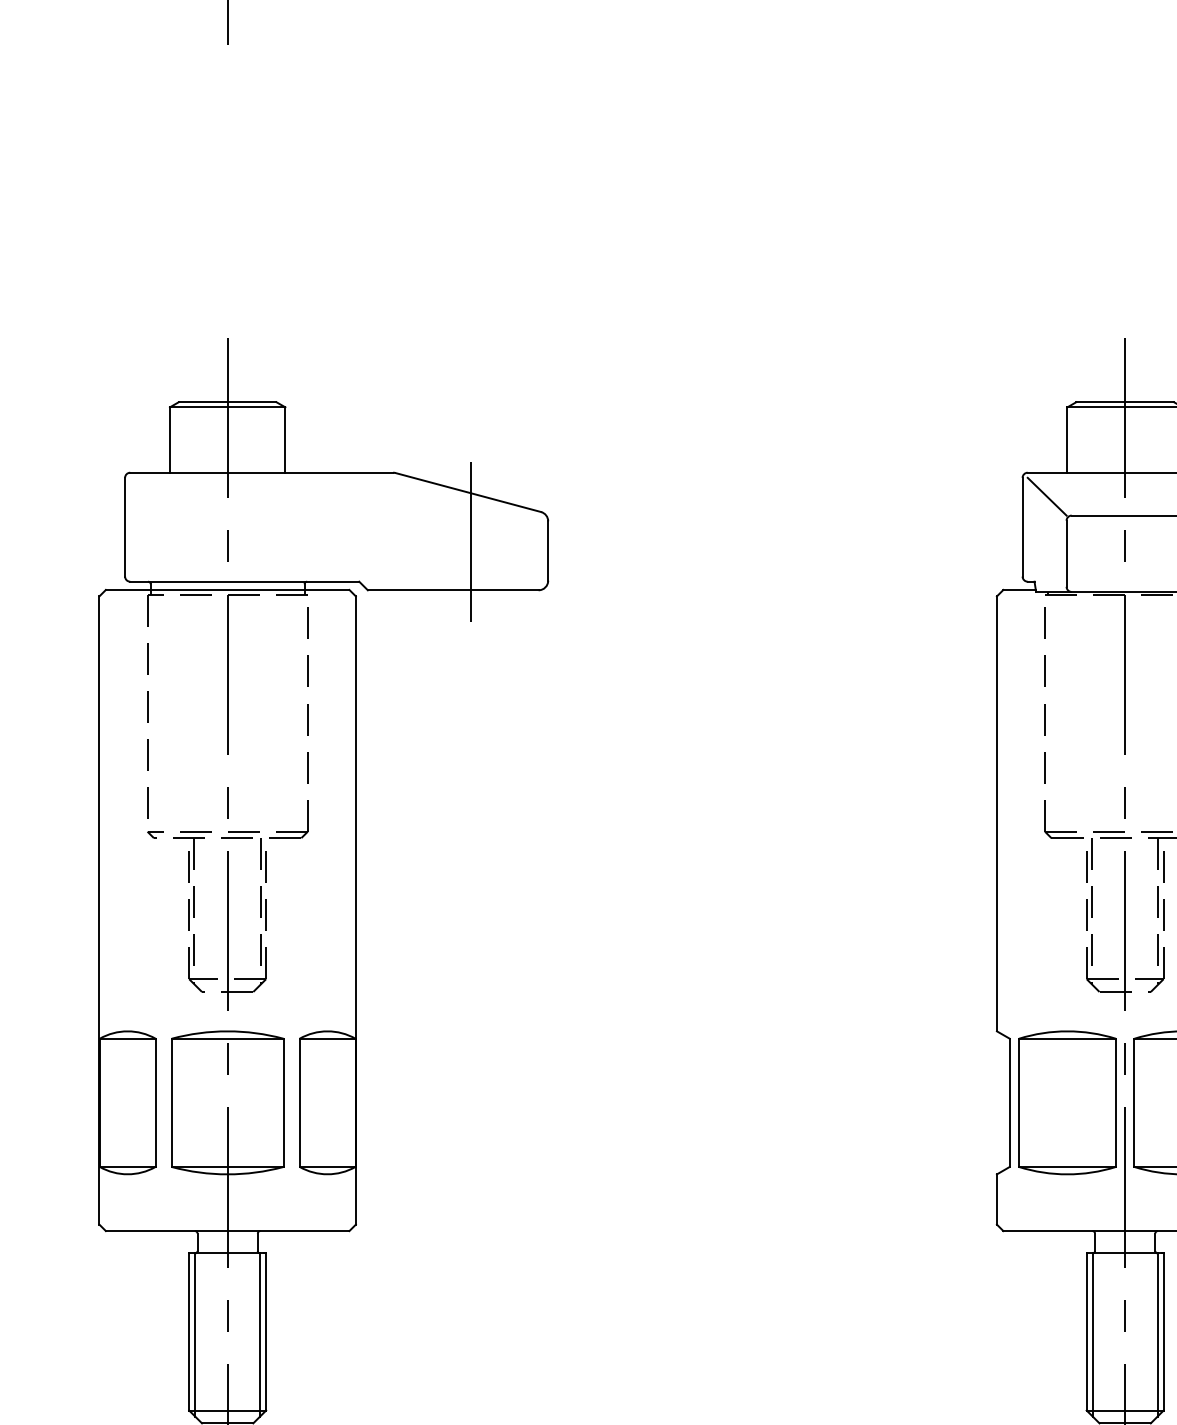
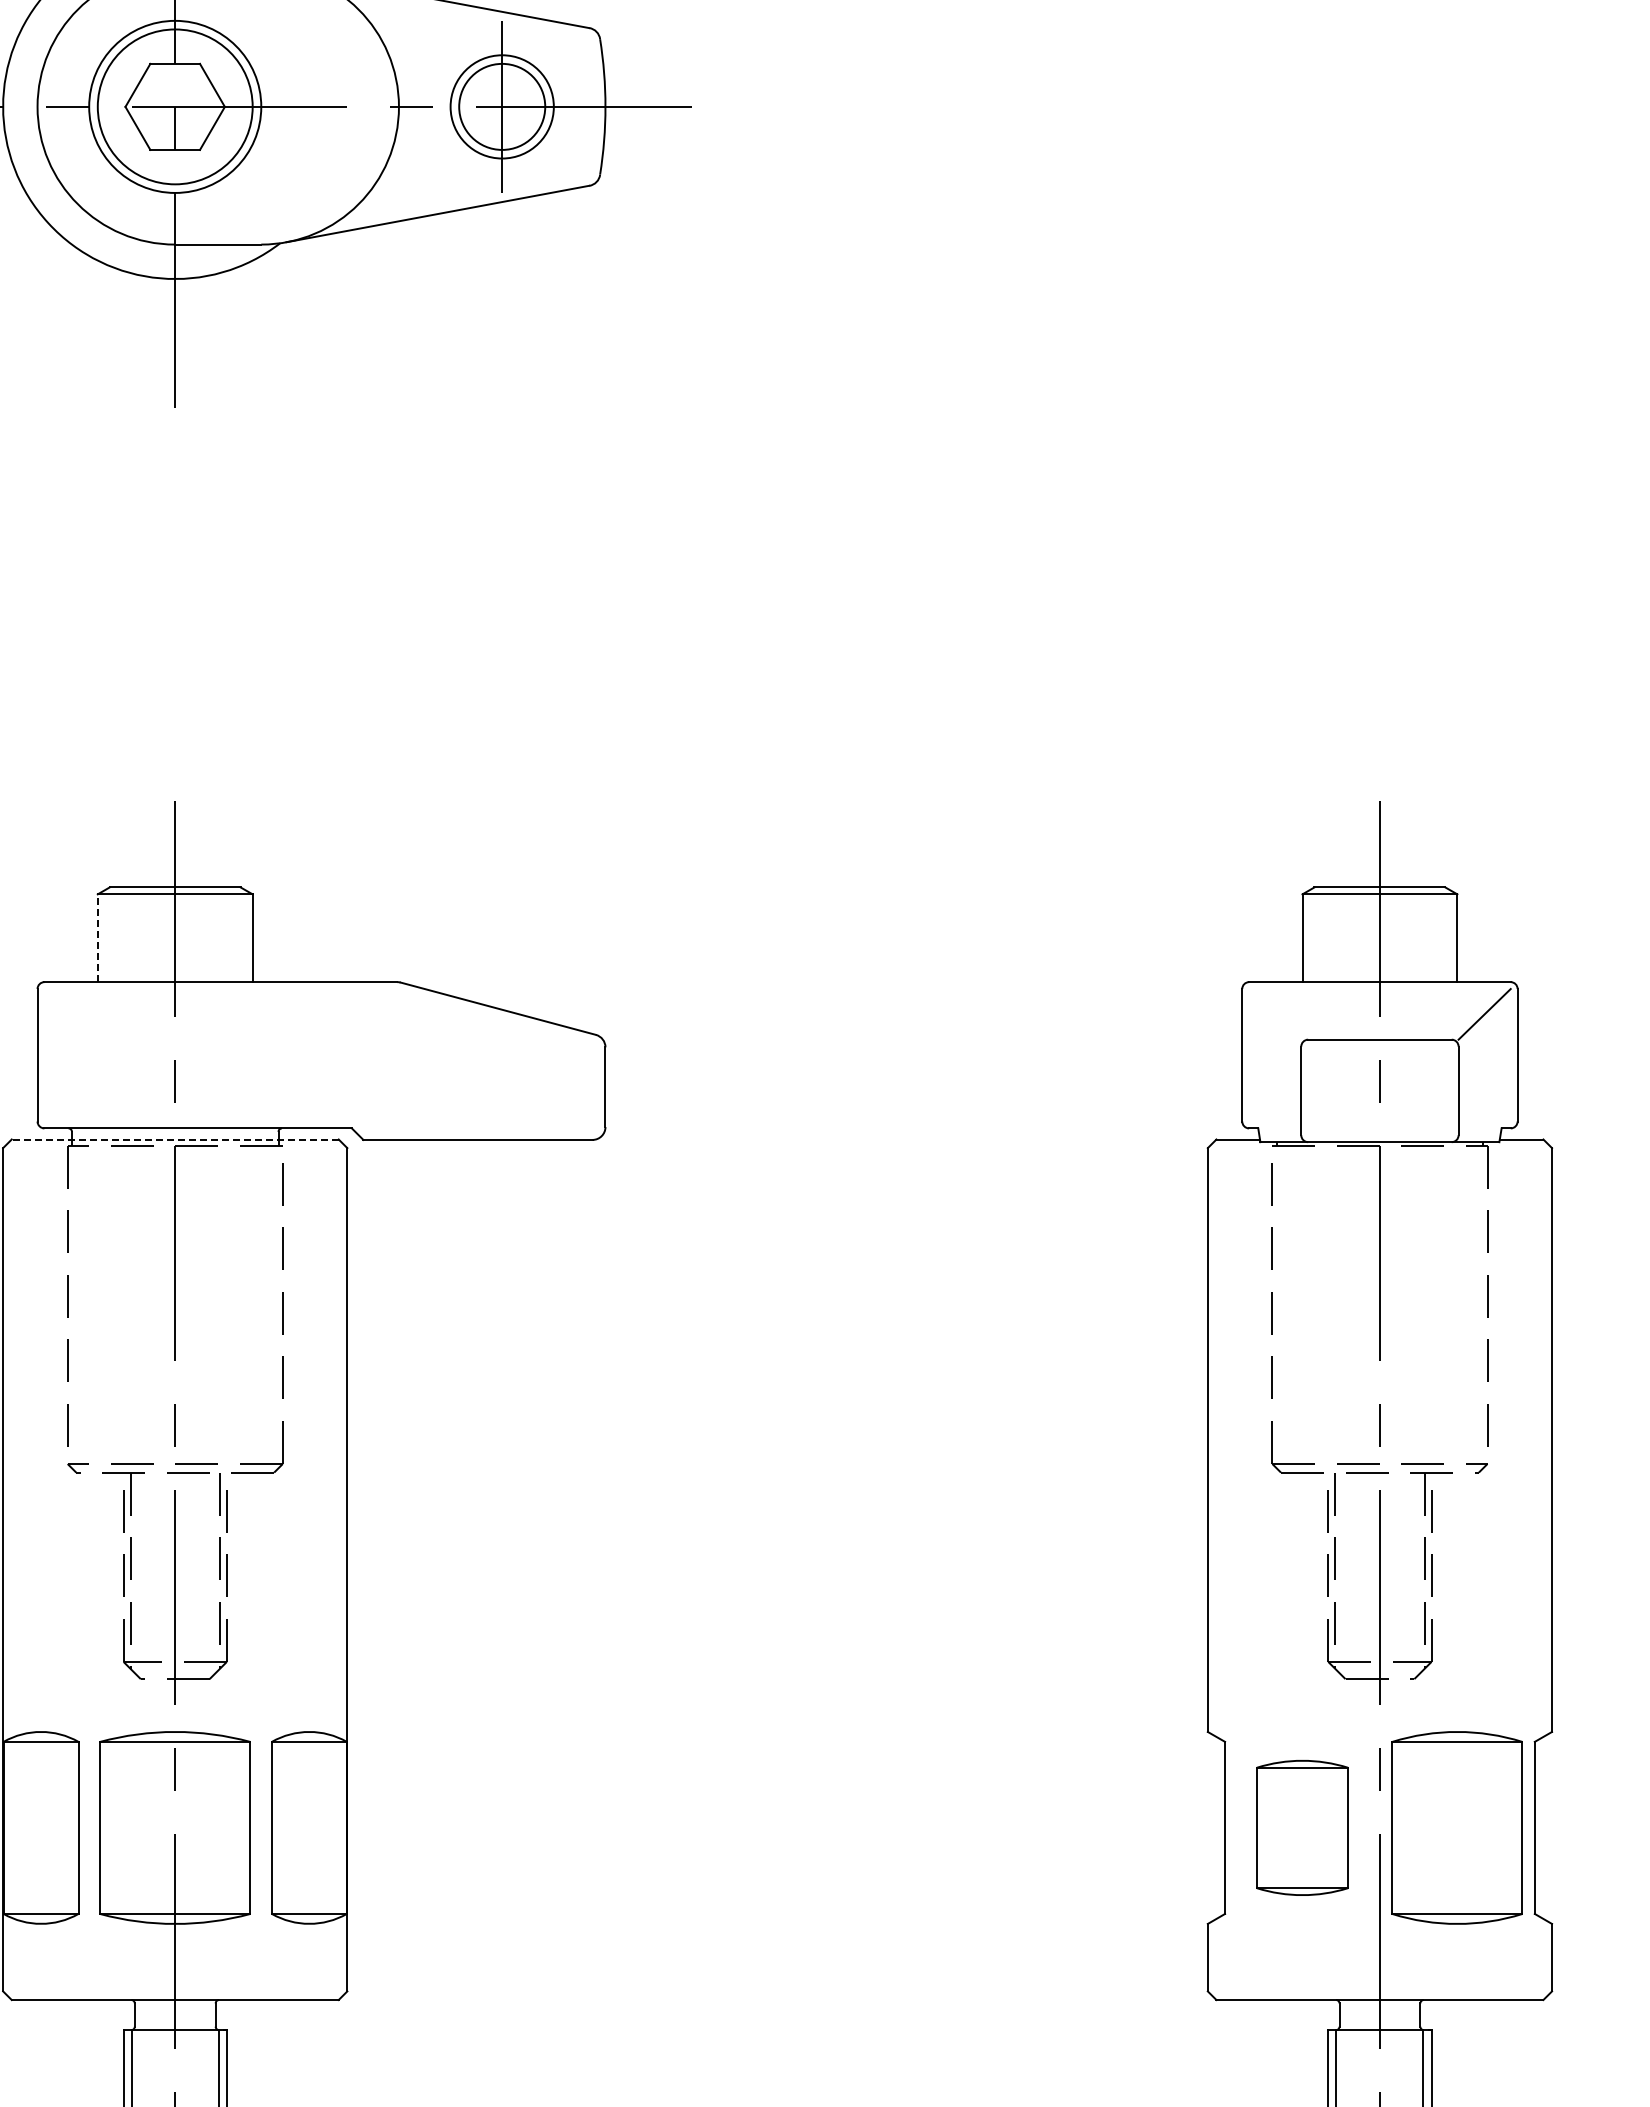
line: (169, 440) -> (97, 938), solid -> dashed
line: (1047, 496) -> (1275, 1014), removed
line: (471, 541) -> (502, 1074), removed
line: (227, 589) -> (174, 1139), solid -> dashed
part: (1067, 1102) -> (1302, 1827), size x0.7

